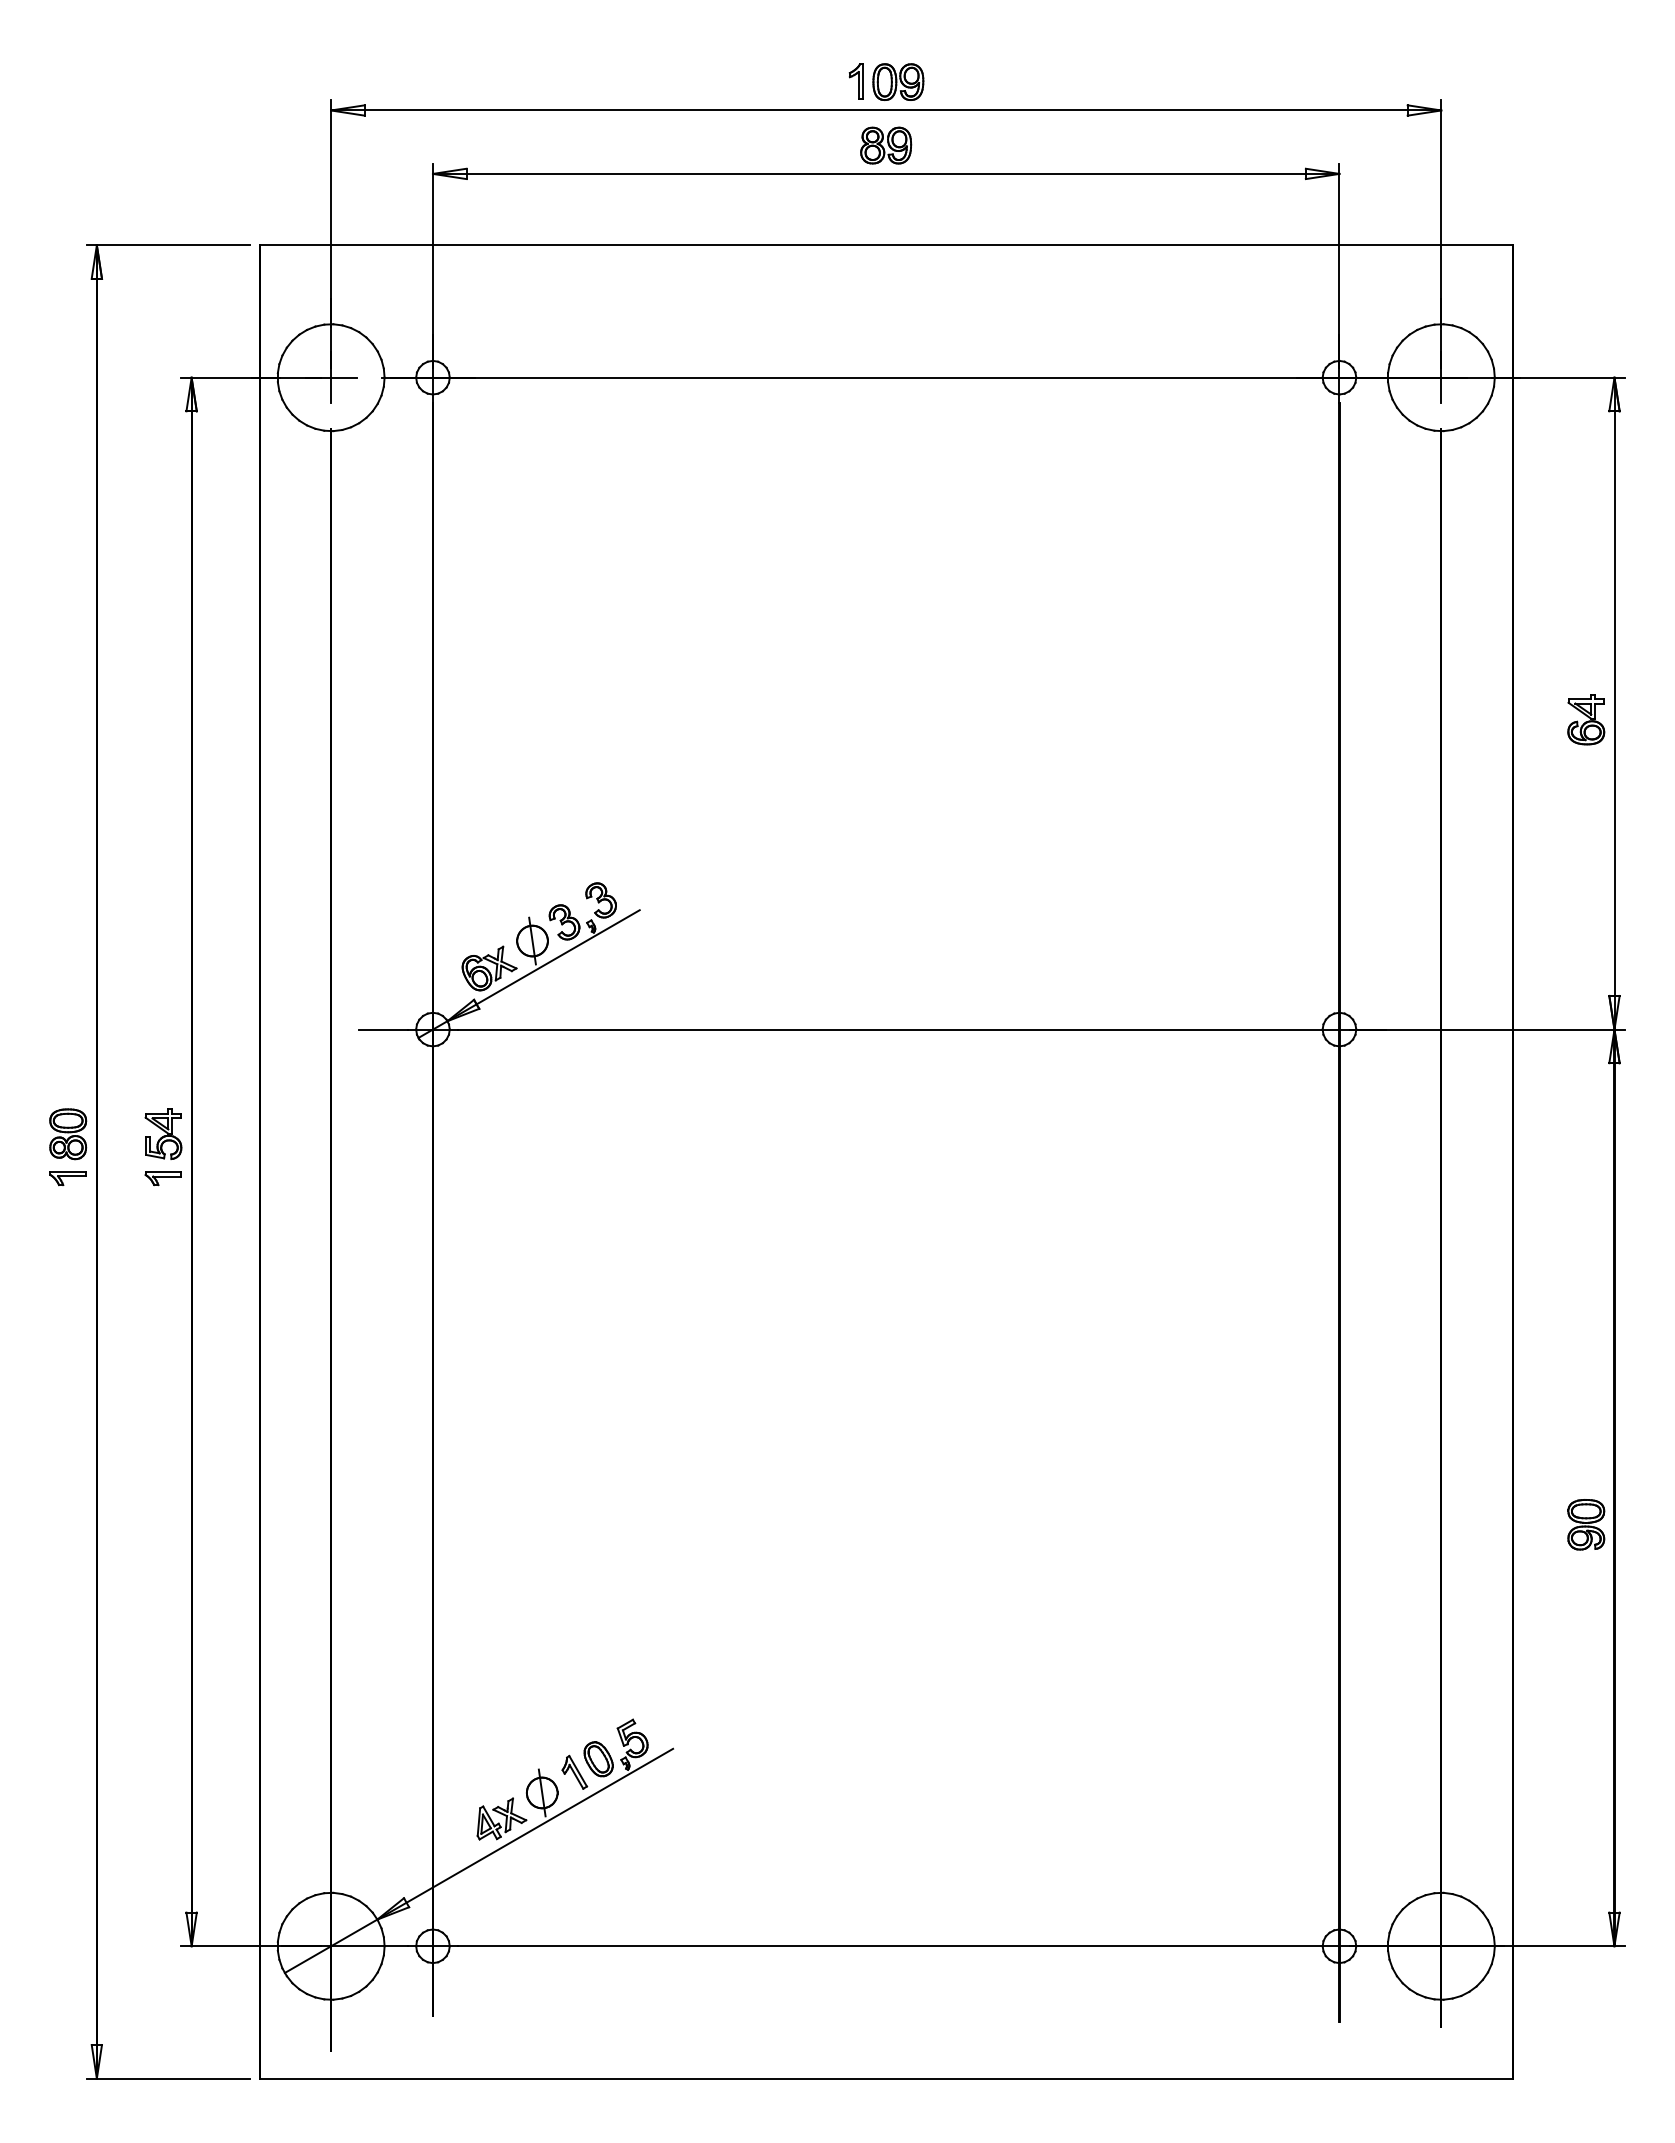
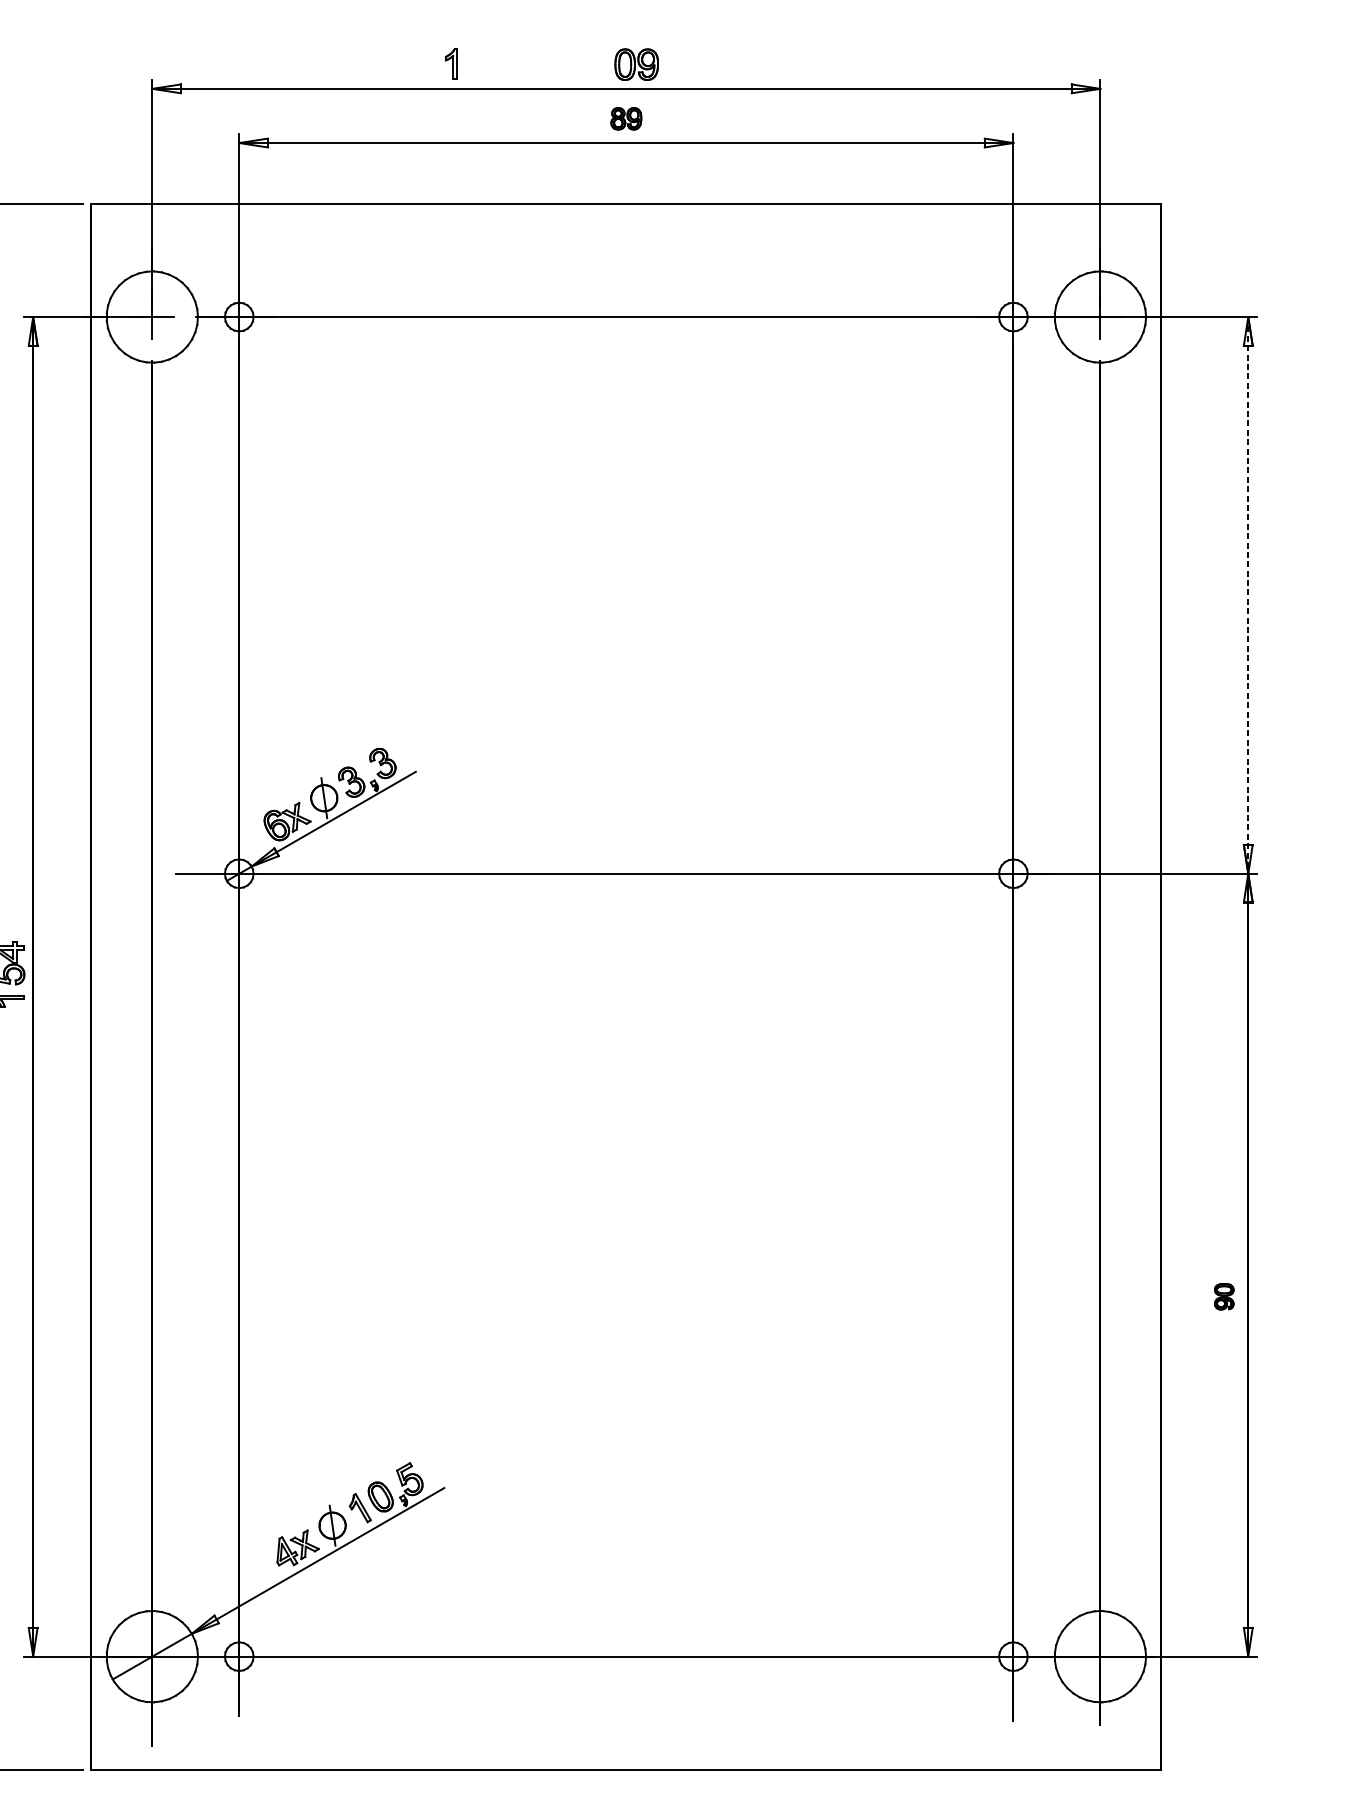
part: (855, 81) -> (450, 64), moved
part: (886, 145) -> (626, 118), size x0.7
line: (1614, 703) -> (1248, 595), solid -> dashed
part: (1586, 719) -> (1224, 608), removed
part: (1586, 1524) -> (1224, 1296), size x0.6

